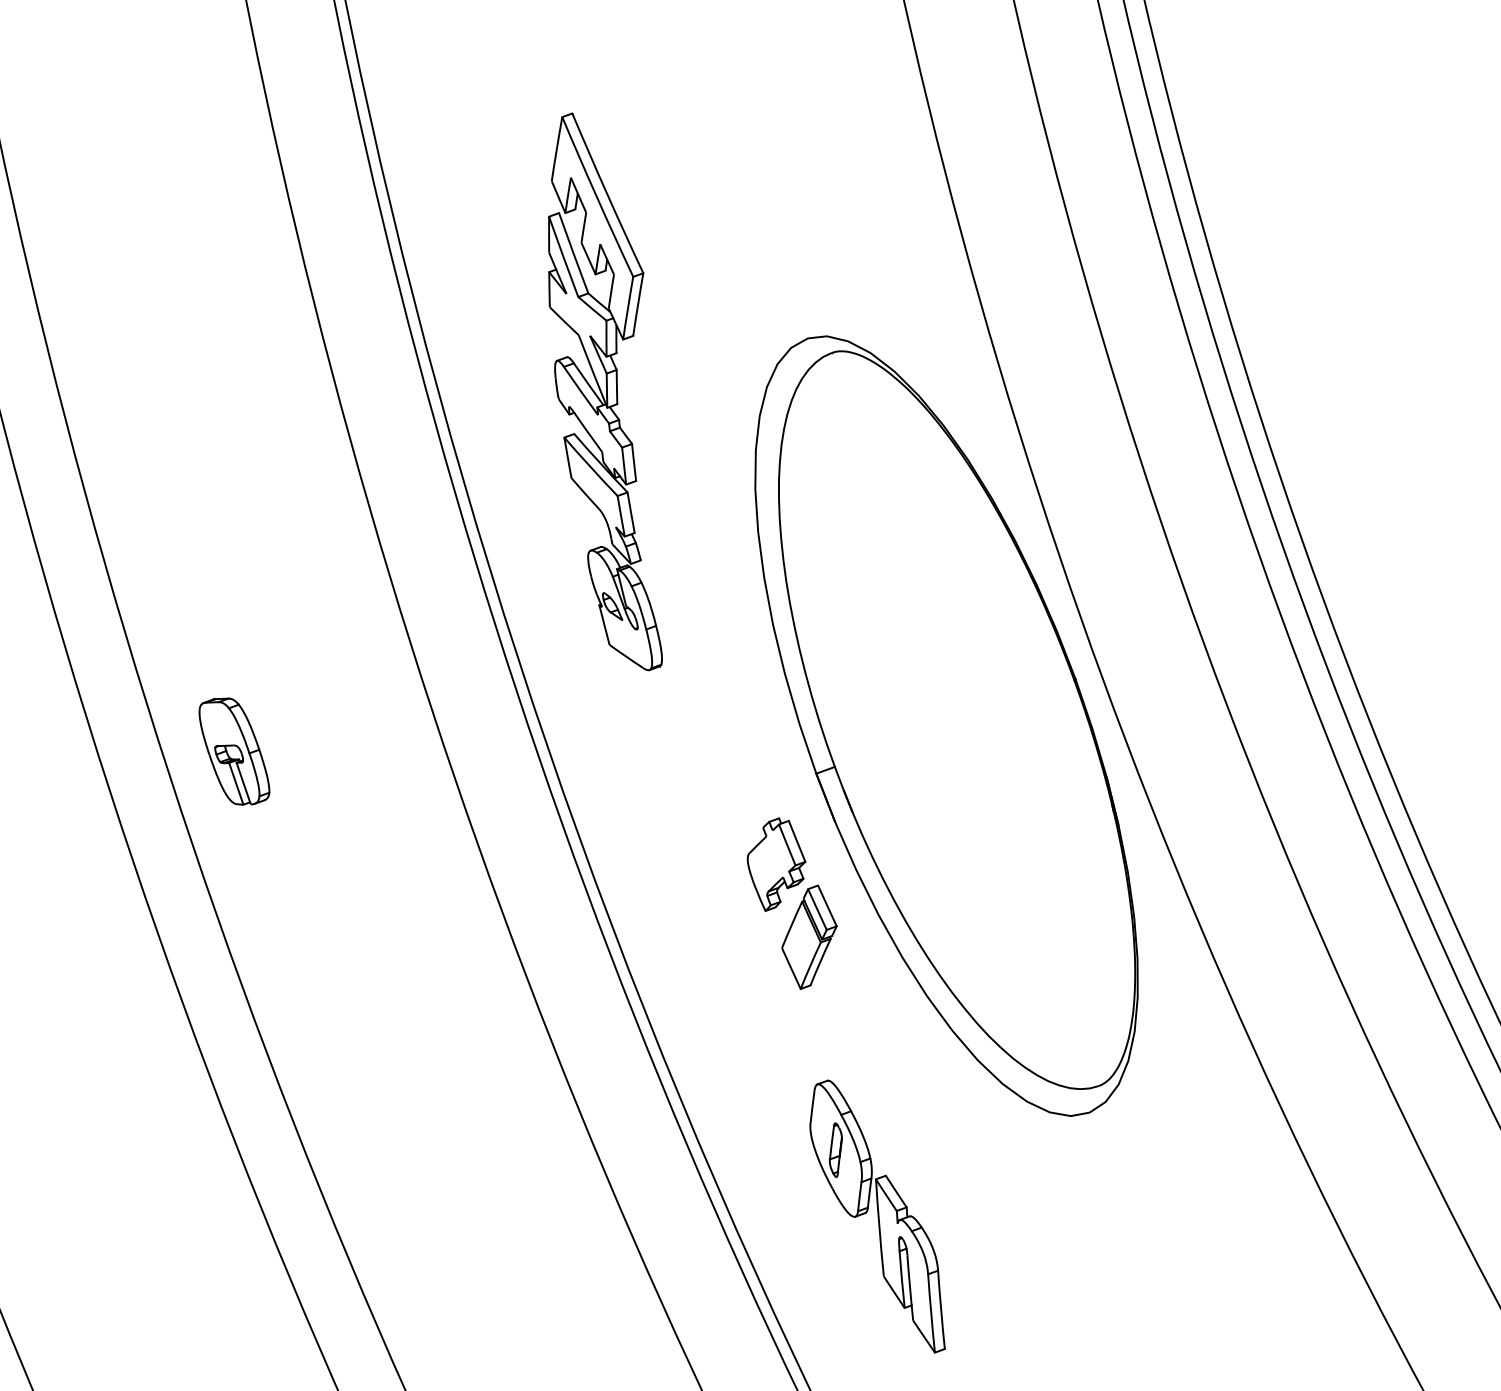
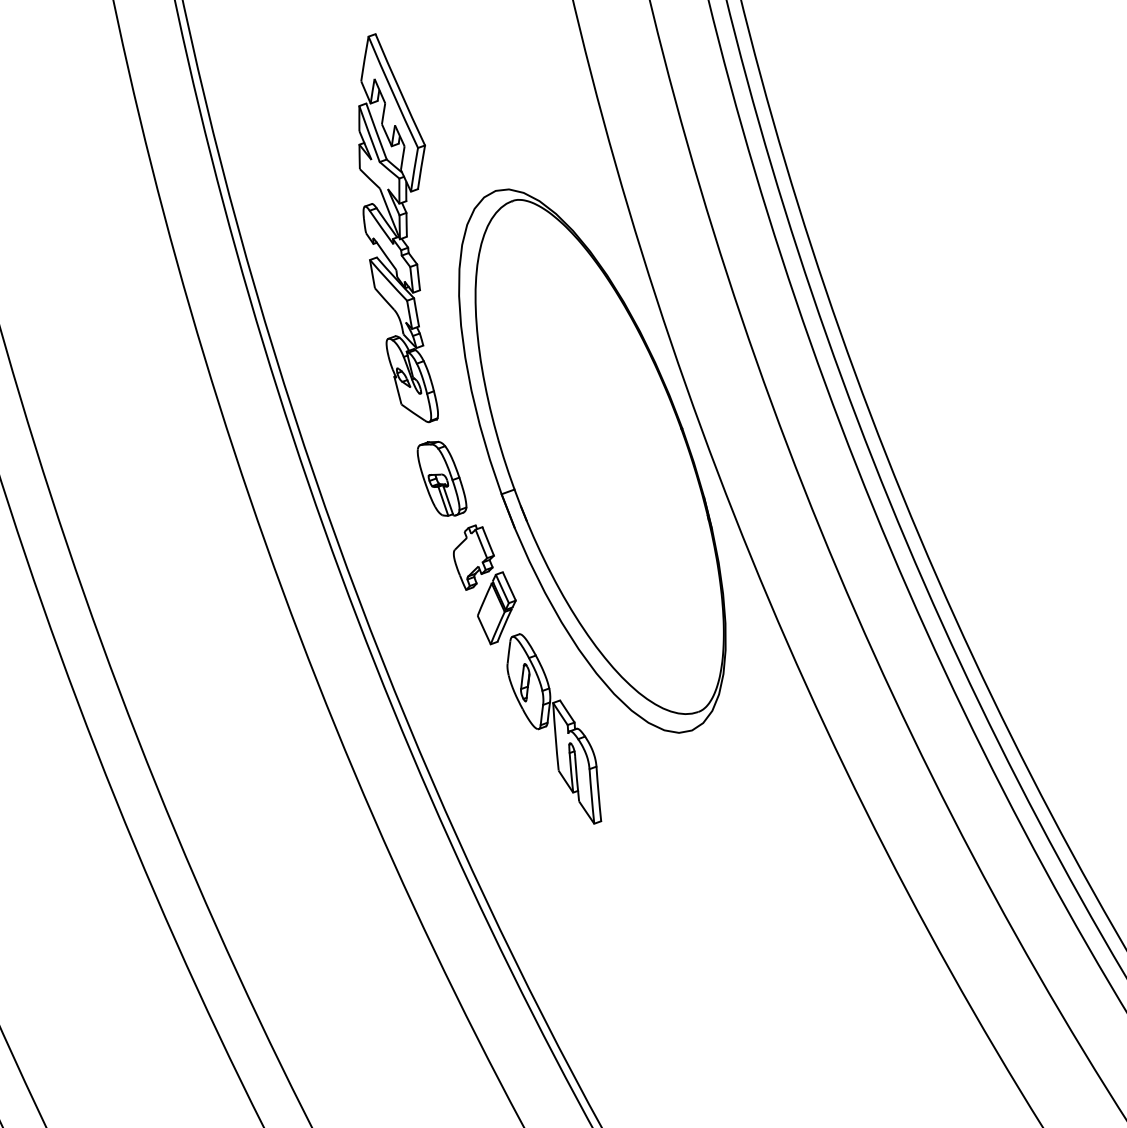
part: (605, 392) -> (398, 228), moved
part: (233, 751) -> (441, 478), moved
part: (877, 1215) -> (554, 728), moved

